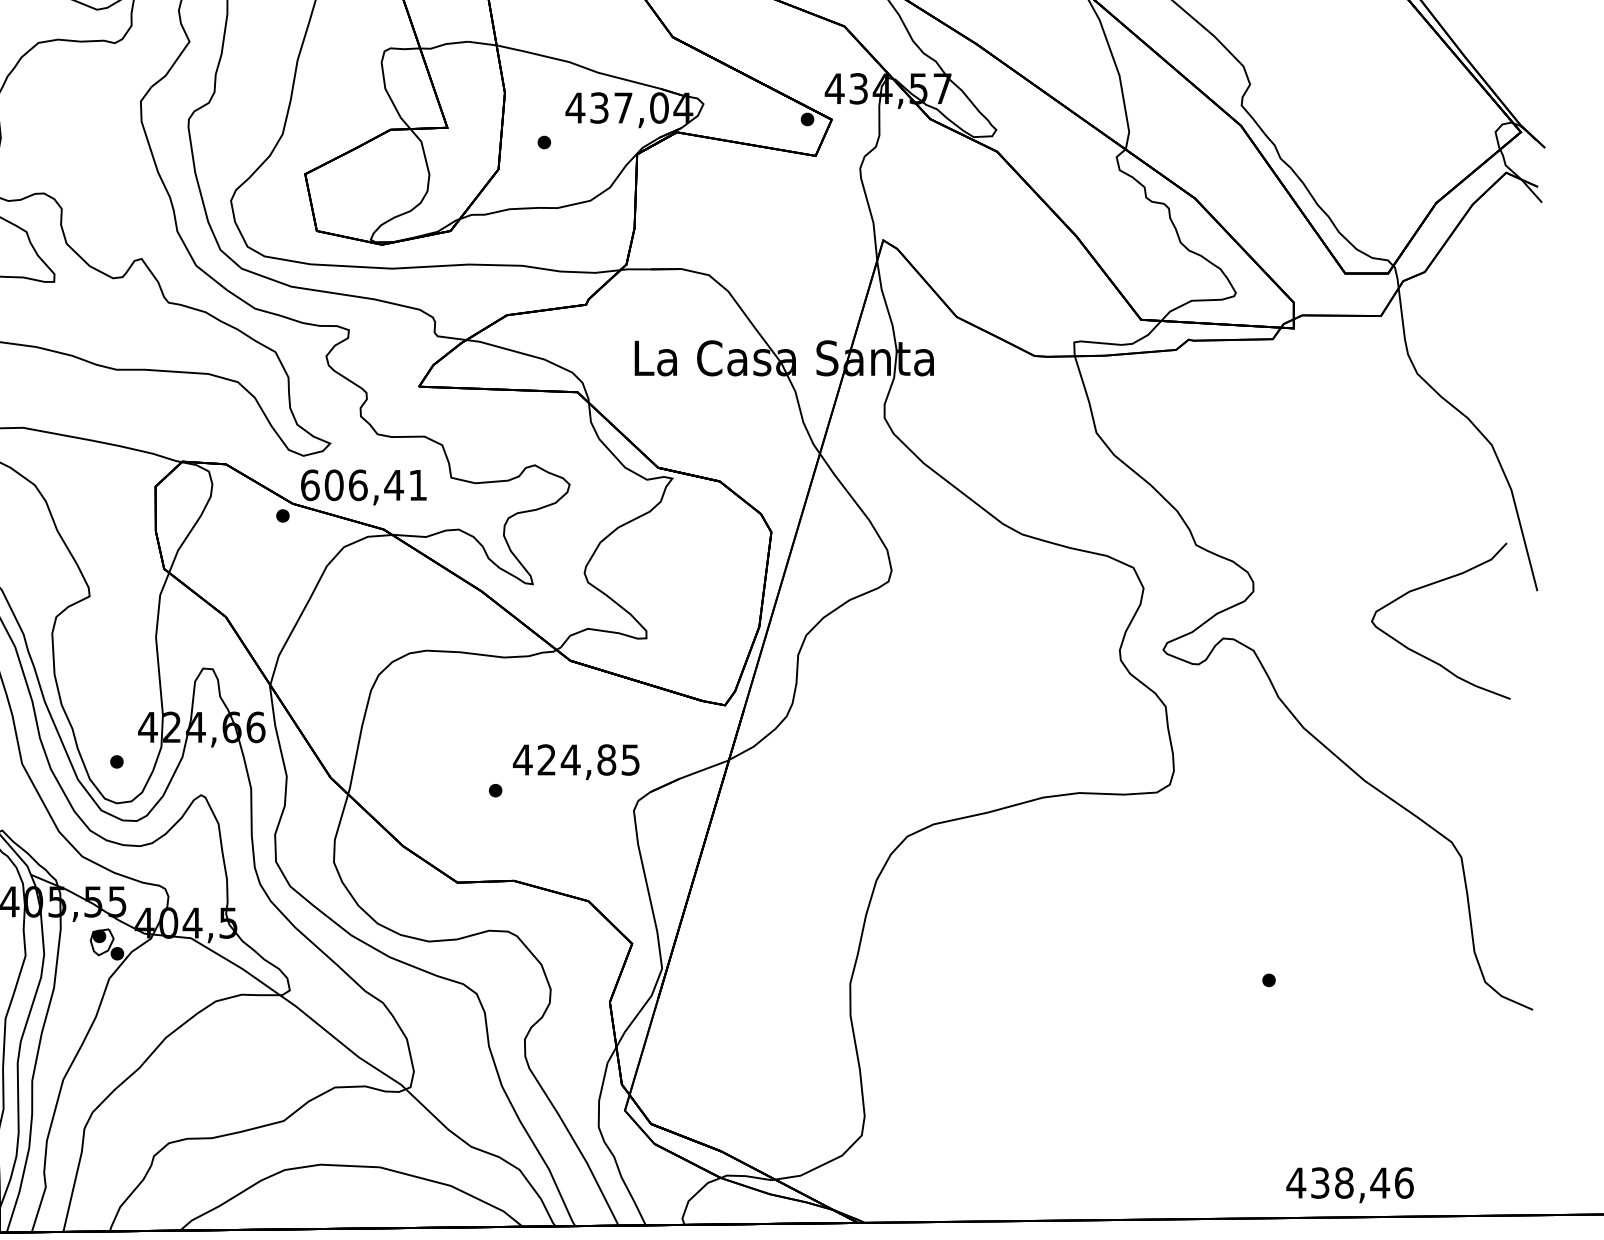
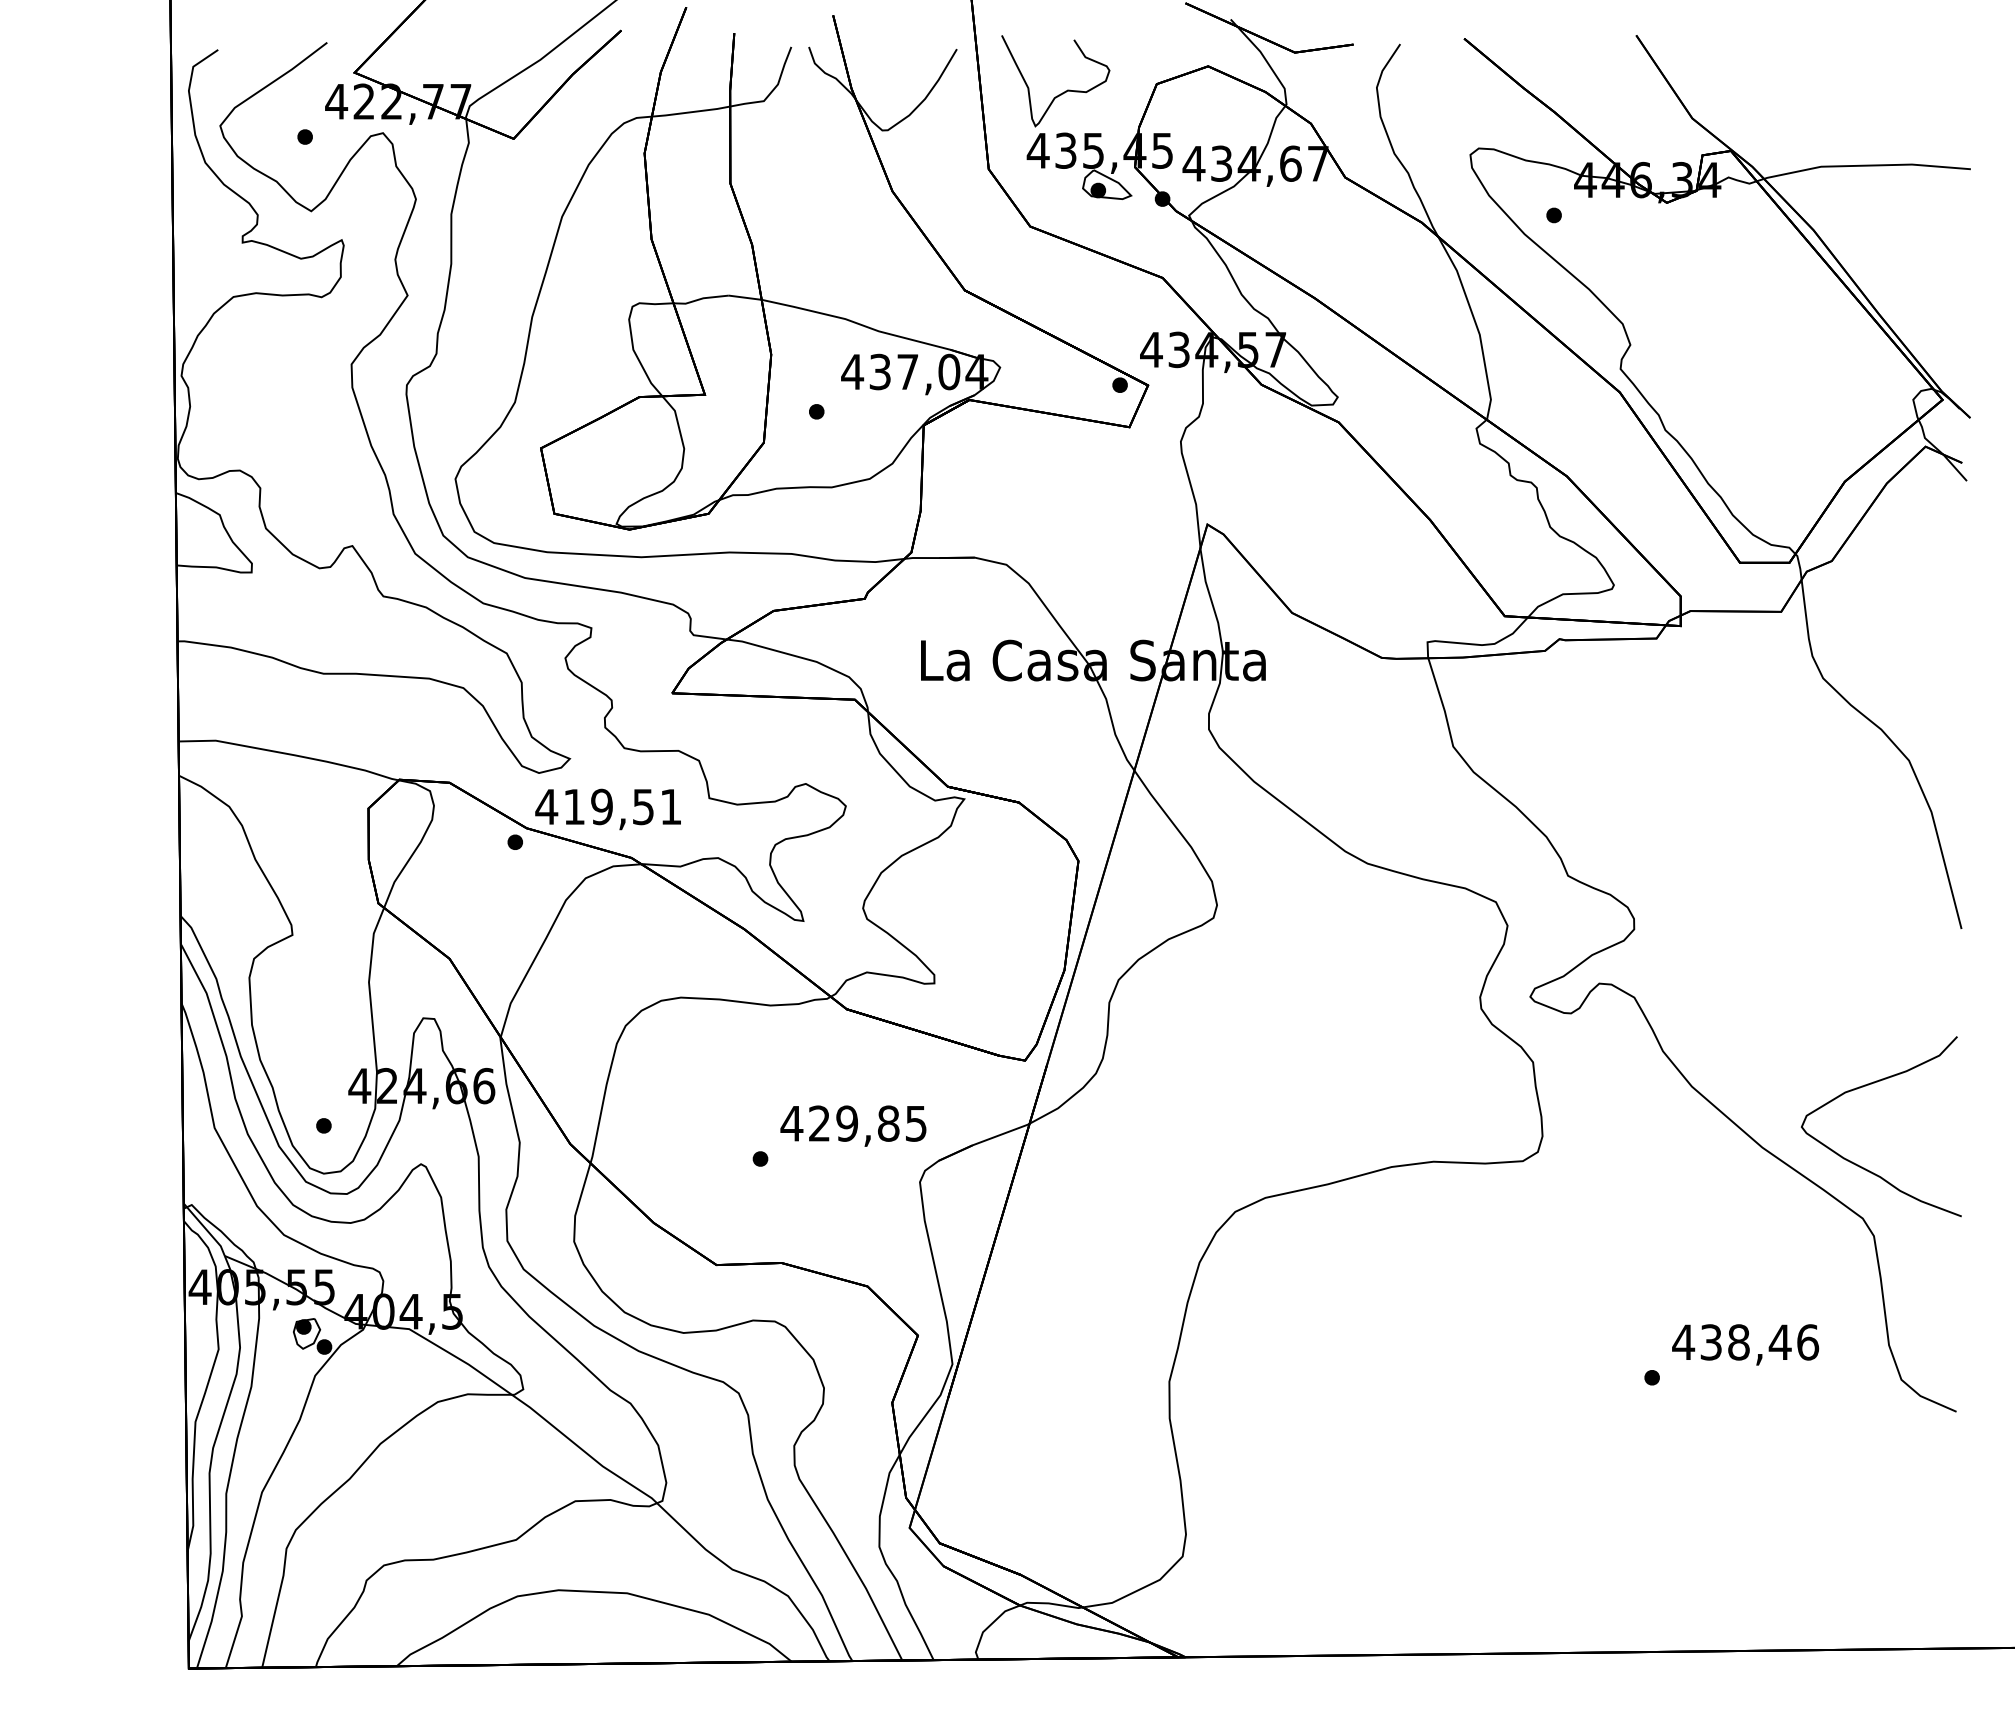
text: (351, 484) -> (594, 806), 606,41 -> 419,51
curve: (1428, 586) -> (1866, 1086), moved
text: (570, 759) -> (846, 1123), 424,85 -> 429,85
text: (1349, 1184) -> (1745, 1344), moved

